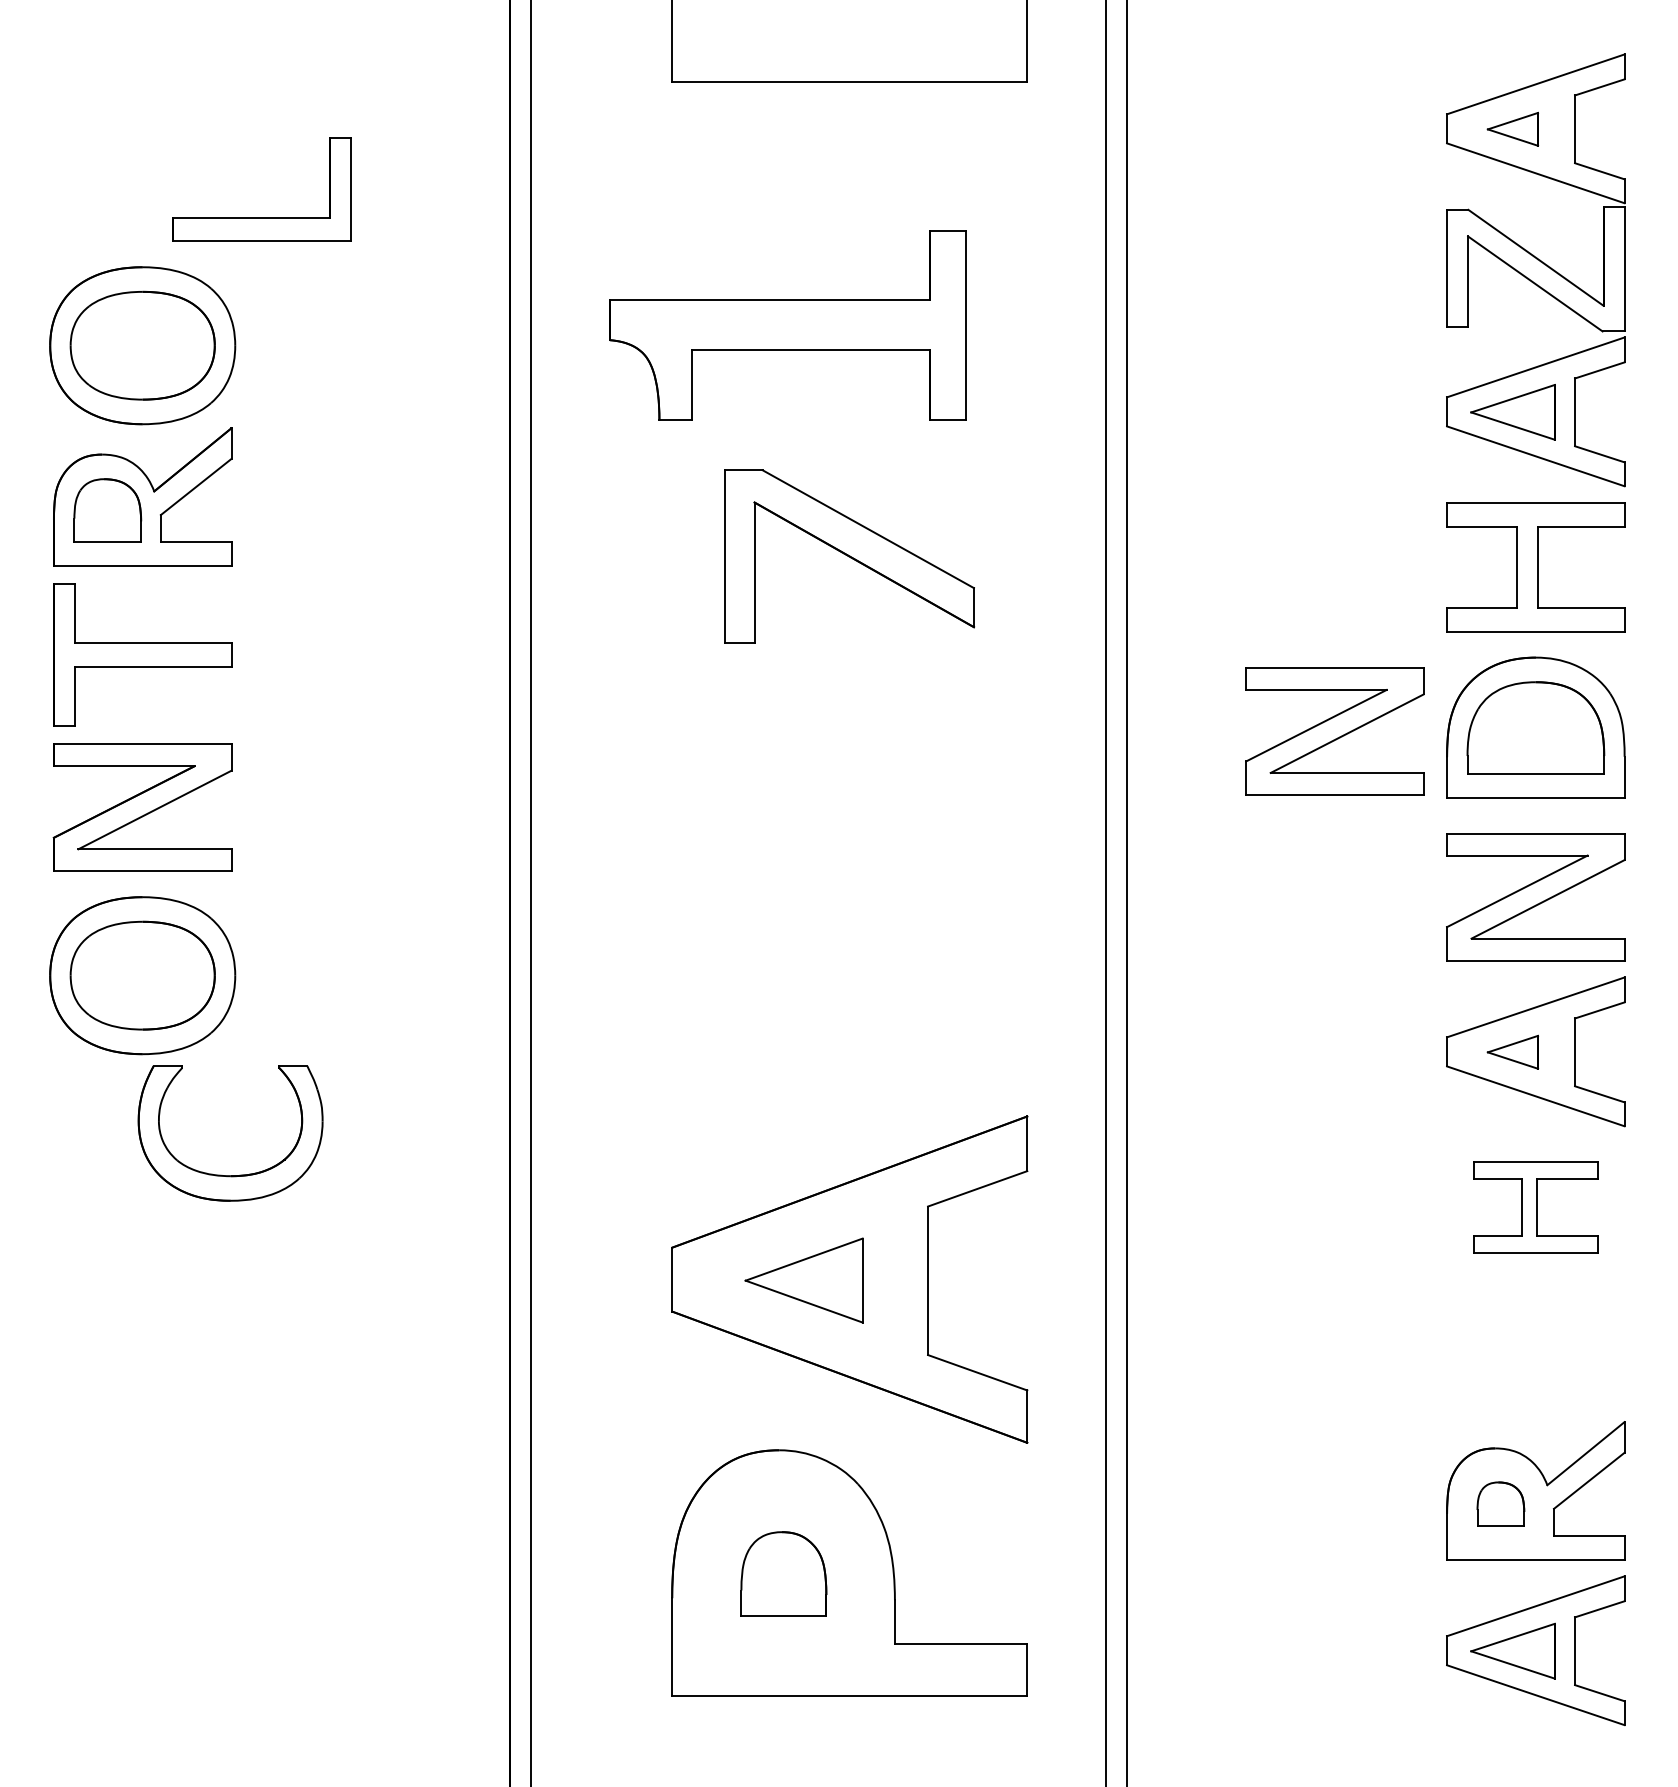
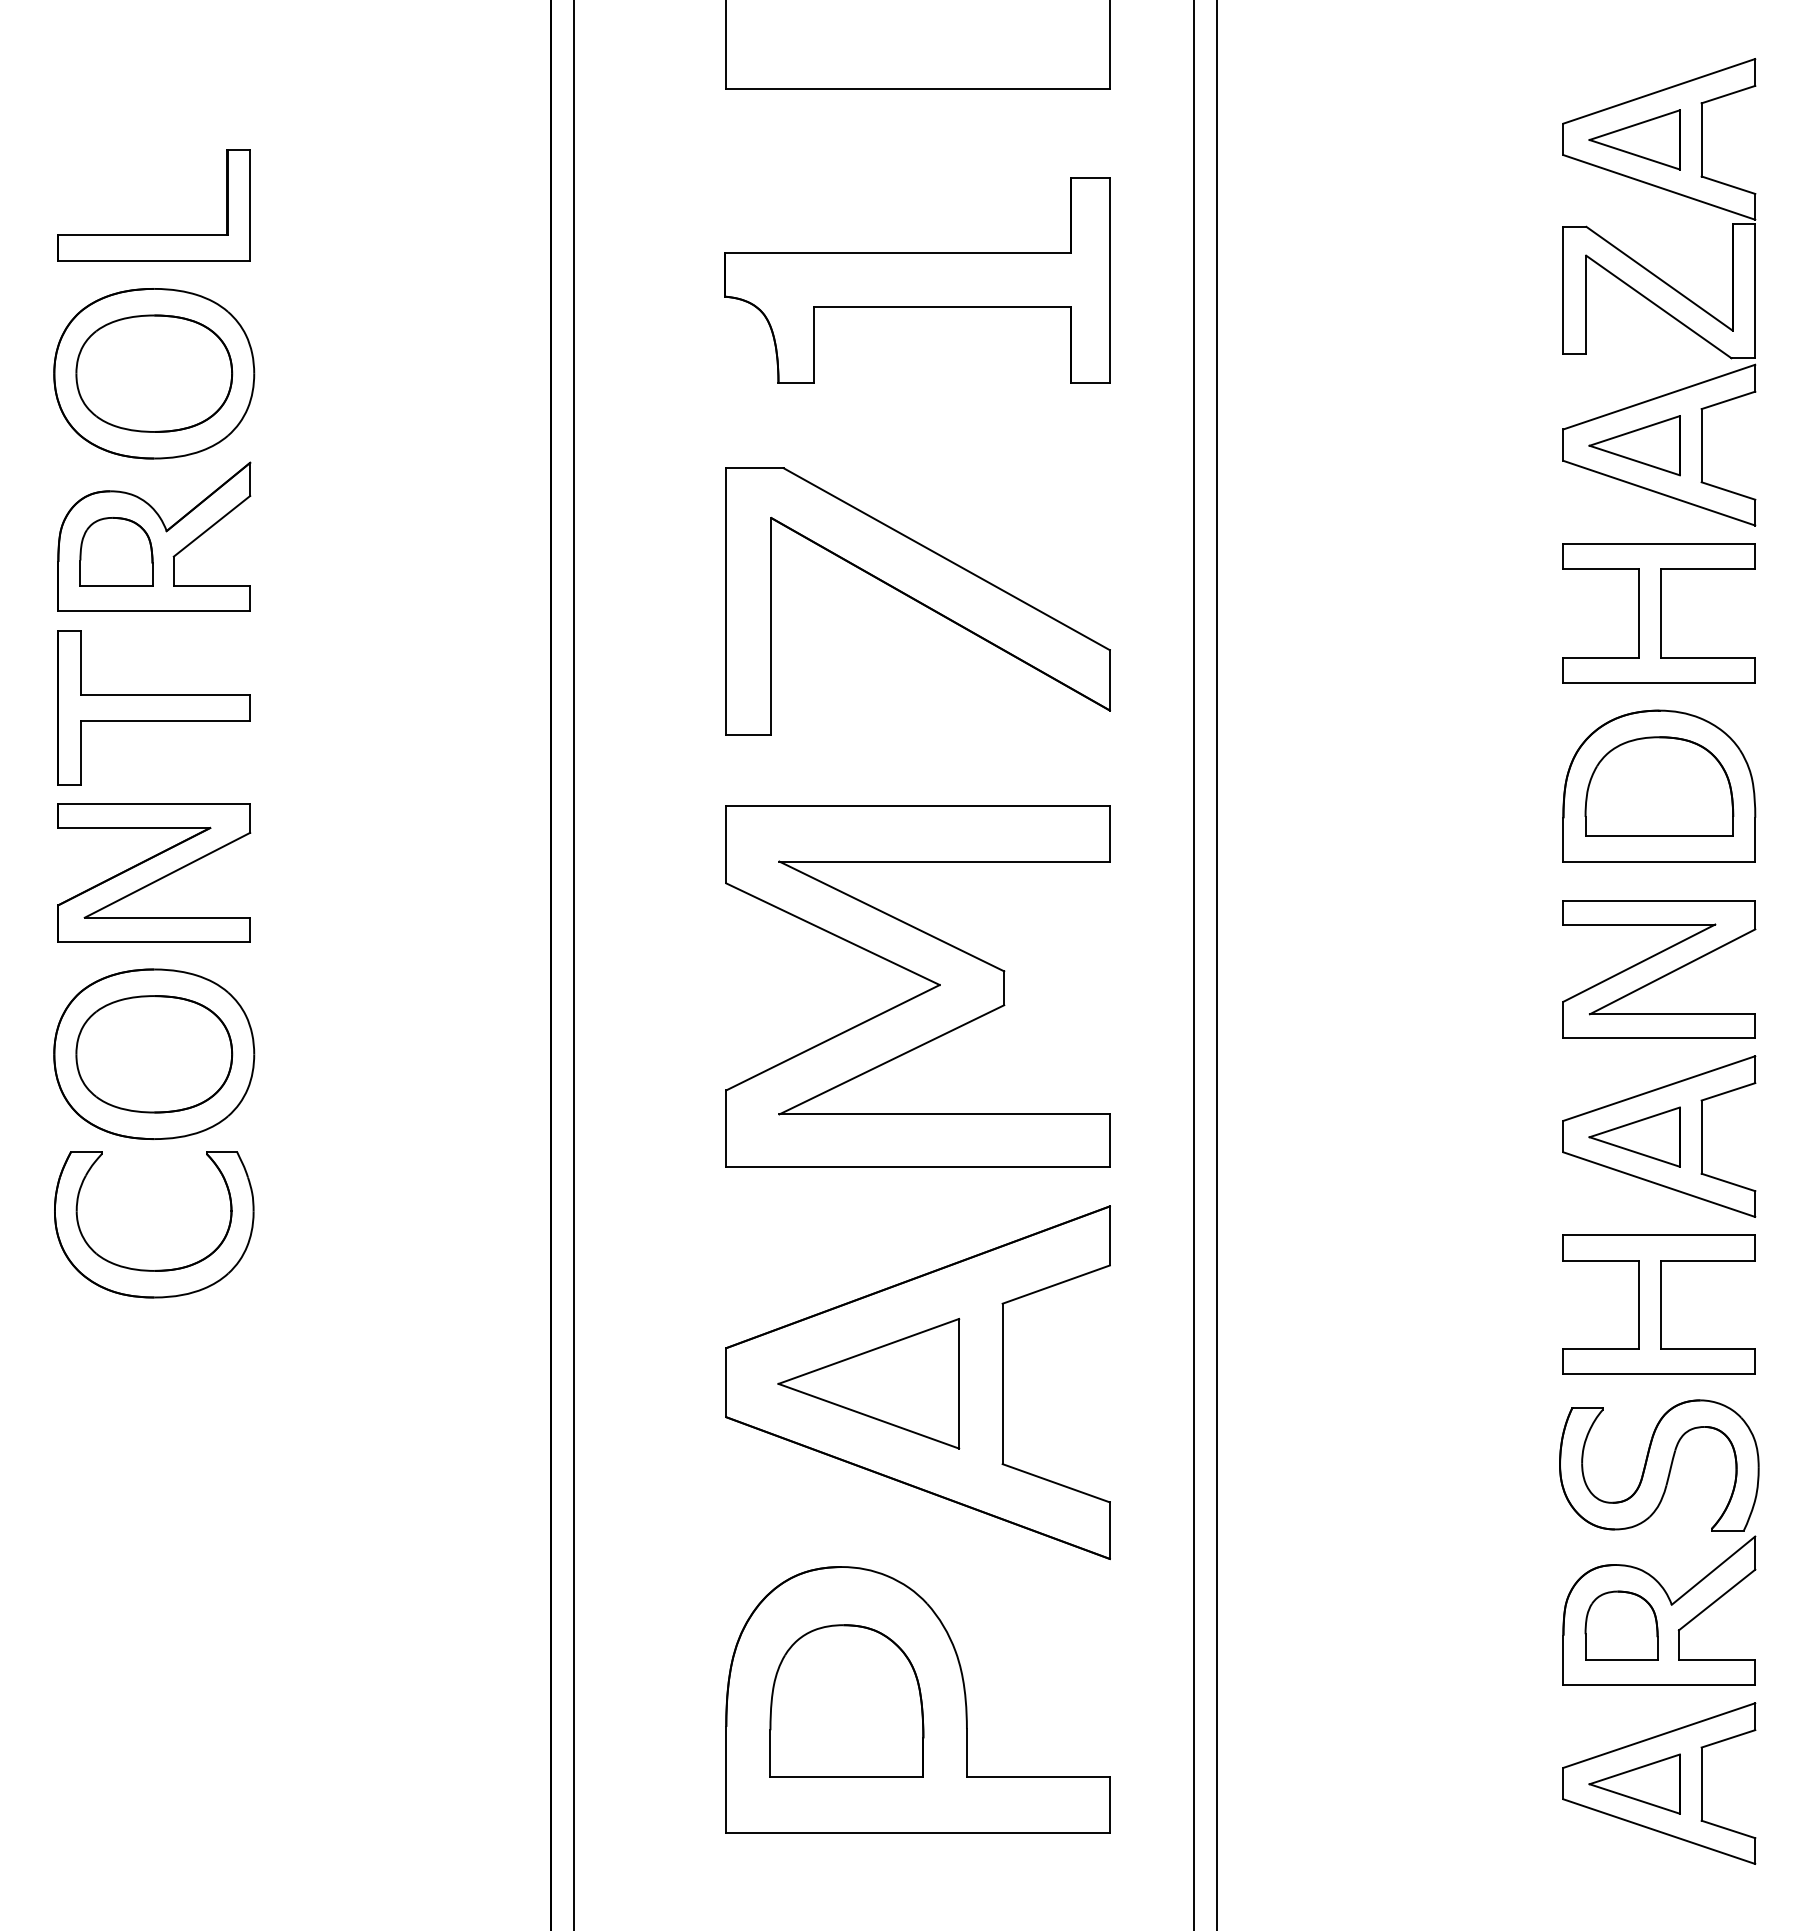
part: (1512, 128) -> (1634, 139), size x1.67
part: (261, 216) -> (153, 234), moved
part: (788, 325) -> (917, 280), moved
part: (849, 556) -> (917, 601), size x1.43
part: (1335, 731) -> (1442, 790), removed
part: (851, 919) -> (920, 993), added
part: (1512, 1051) -> (1634, 1136), size x1.67
part: (232, 1174) -> (156, 1269), moved
part: (1535, 1207) -> (1658, 1304), size x1.43
part: (803, 1280) -> (868, 1383), size x1.43
part: (1535, 1356) -> (1659, 1465), added
part: (1500, 1504) -> (1621, 1625), size x1.43
part: (783, 1573) -> (846, 1700), size x1.67

